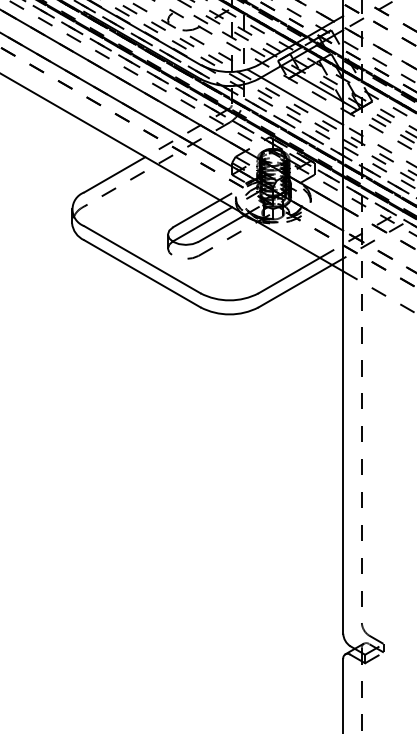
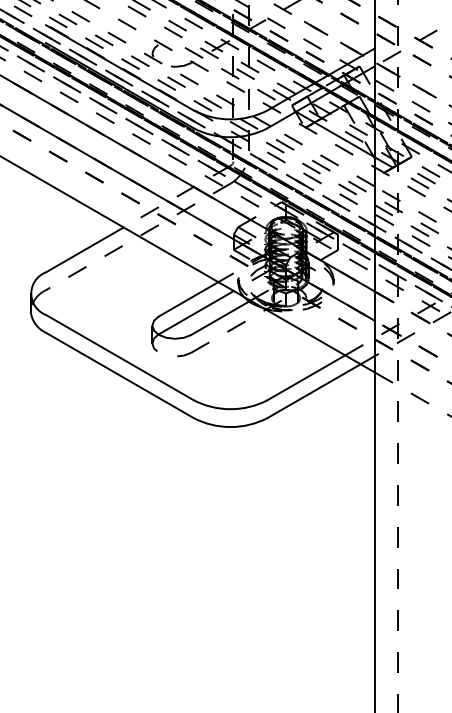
line: (301, 100) -> (321, 155), solid -> dashed

